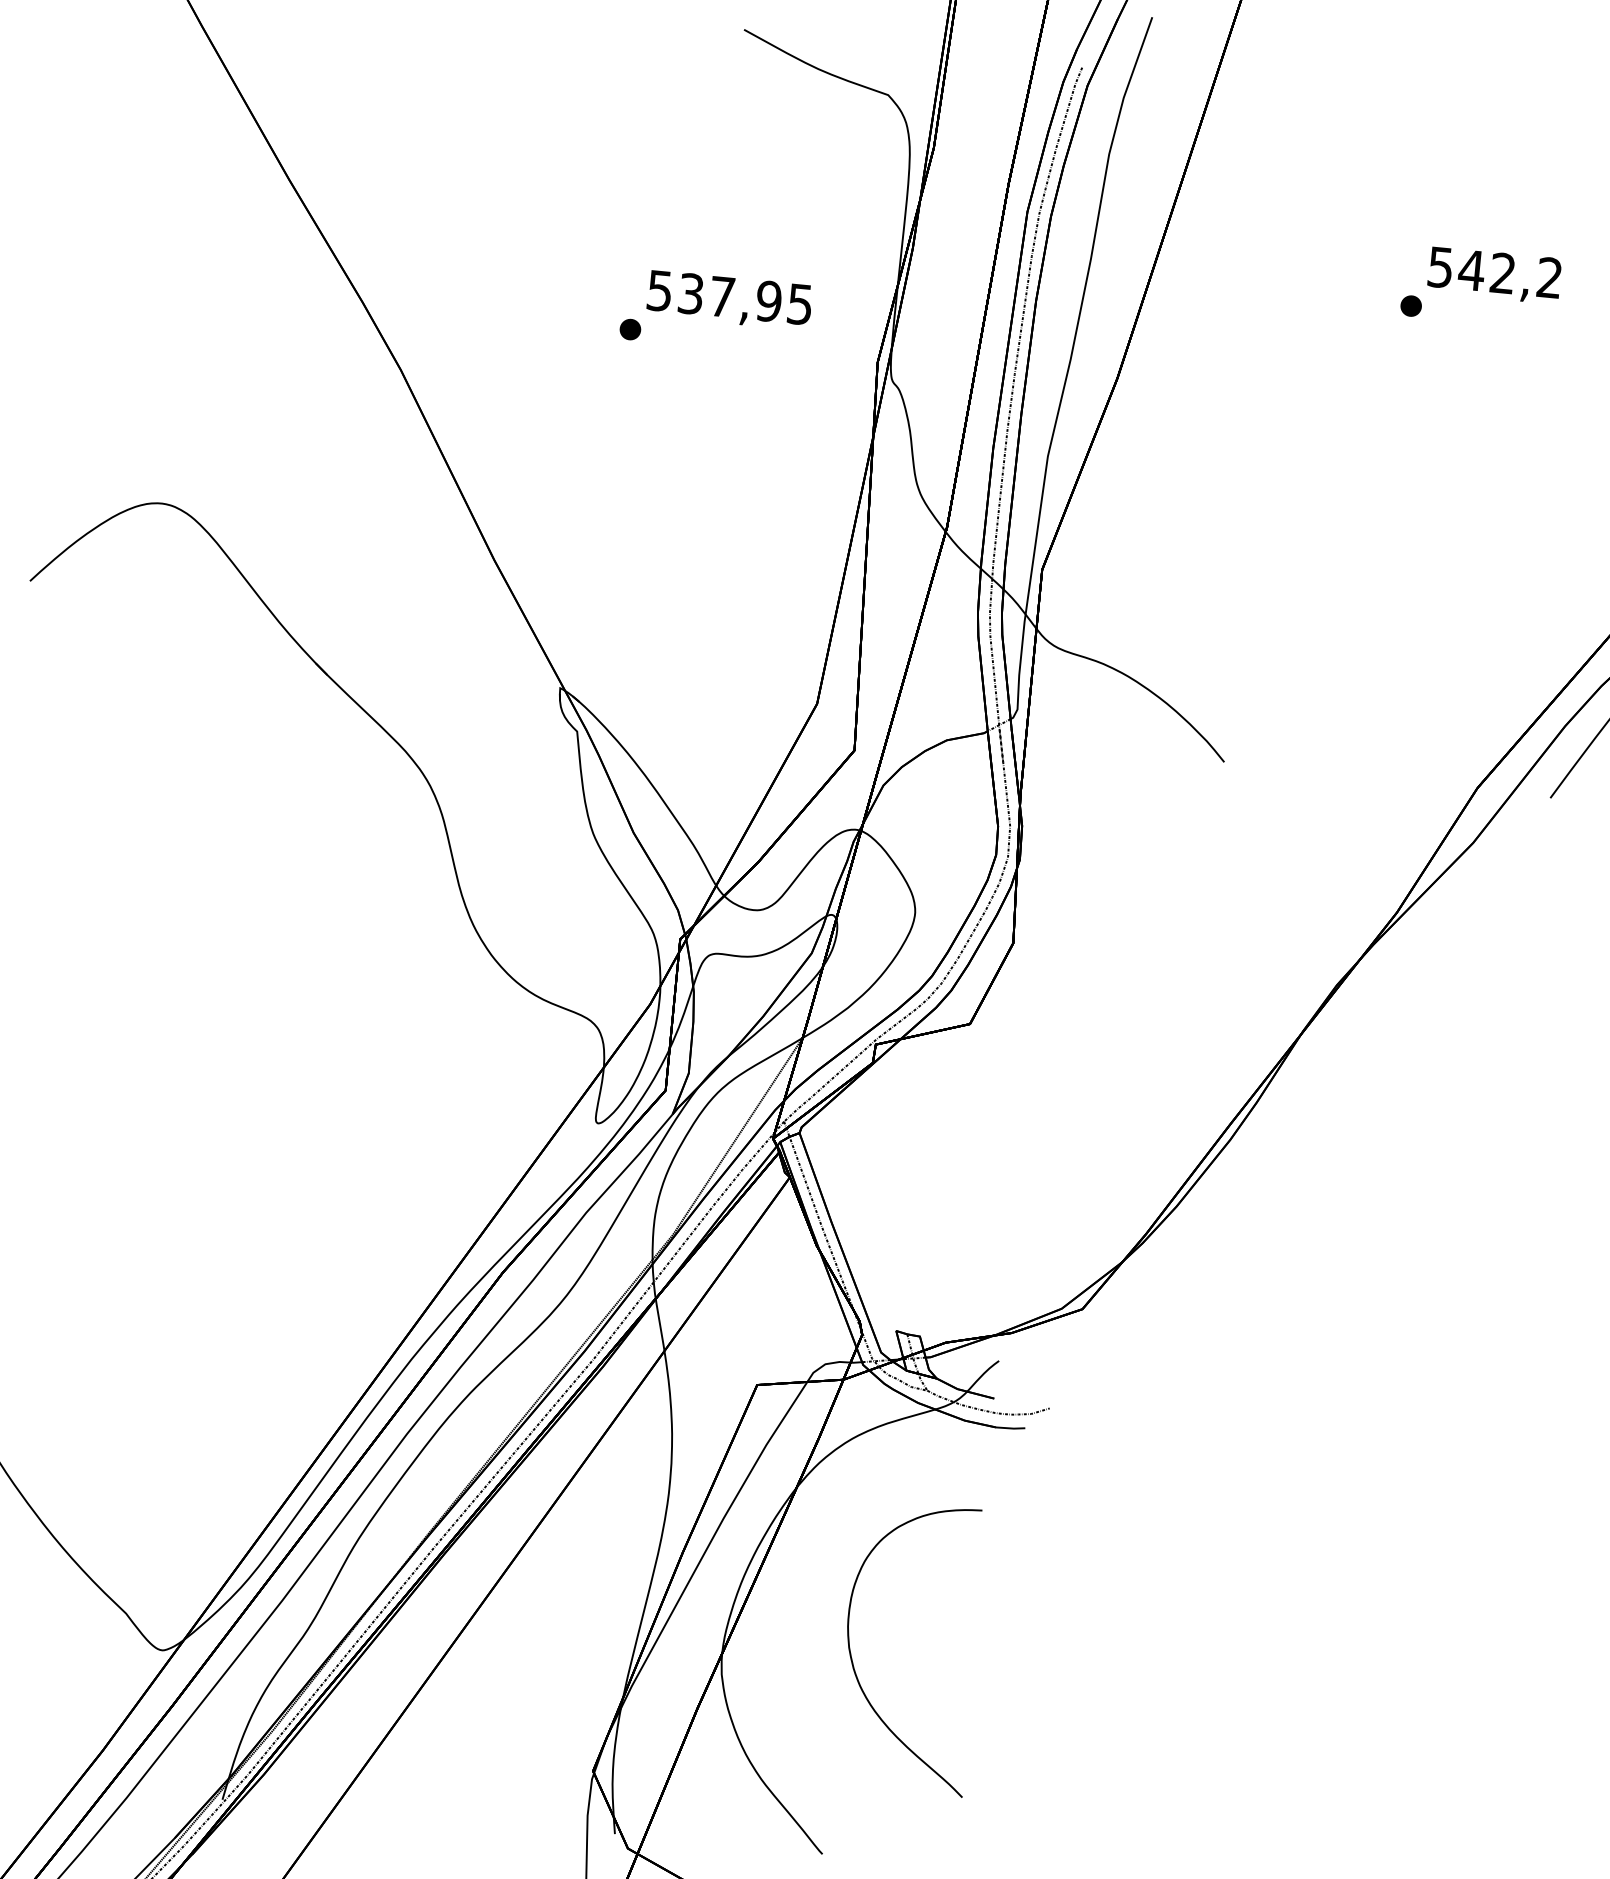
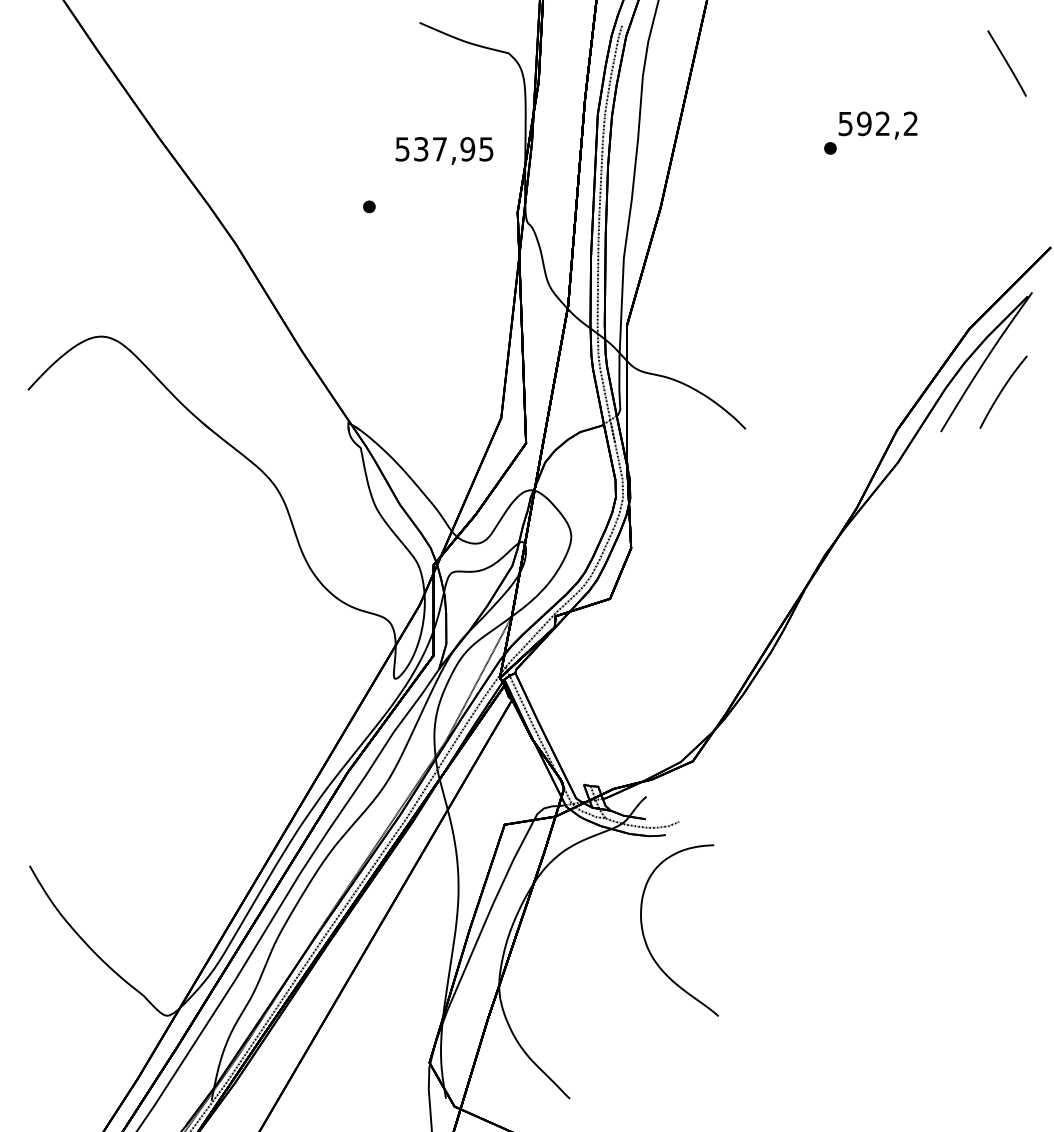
text: (1470, 269) -> (863, 123), 542,2 -> 592,2
text: (729, 299) -> (444, 150), moved
part: (852, 1653) -> (645, 937), moved

